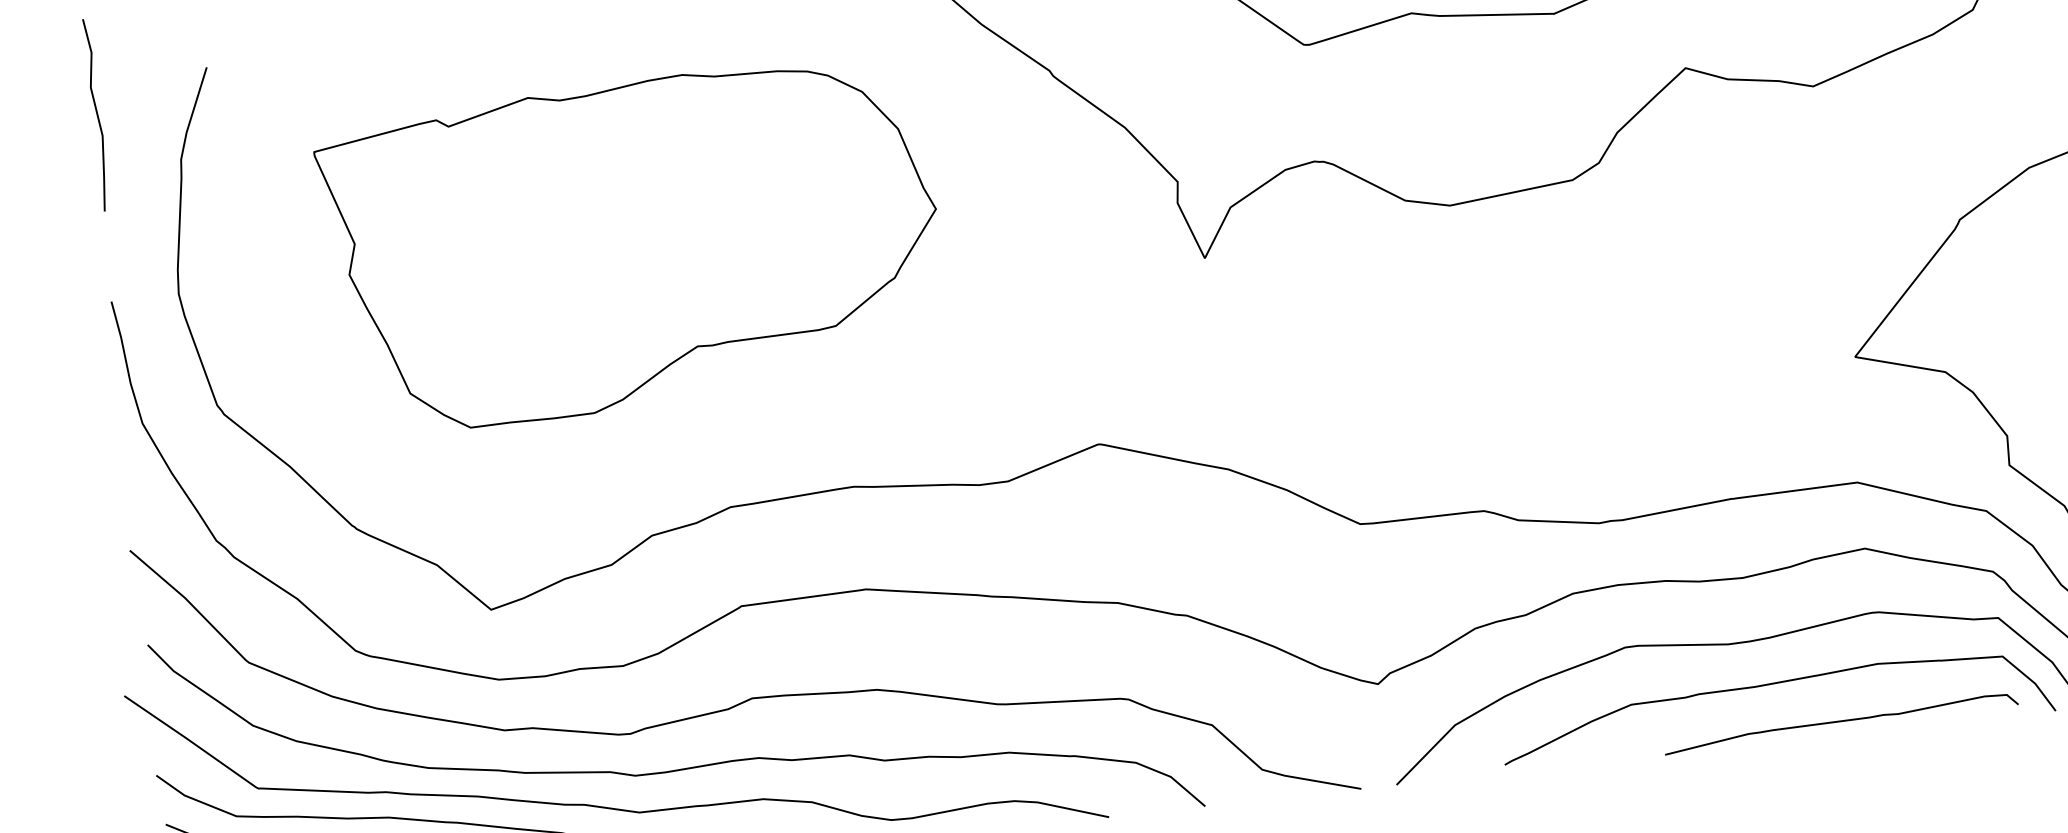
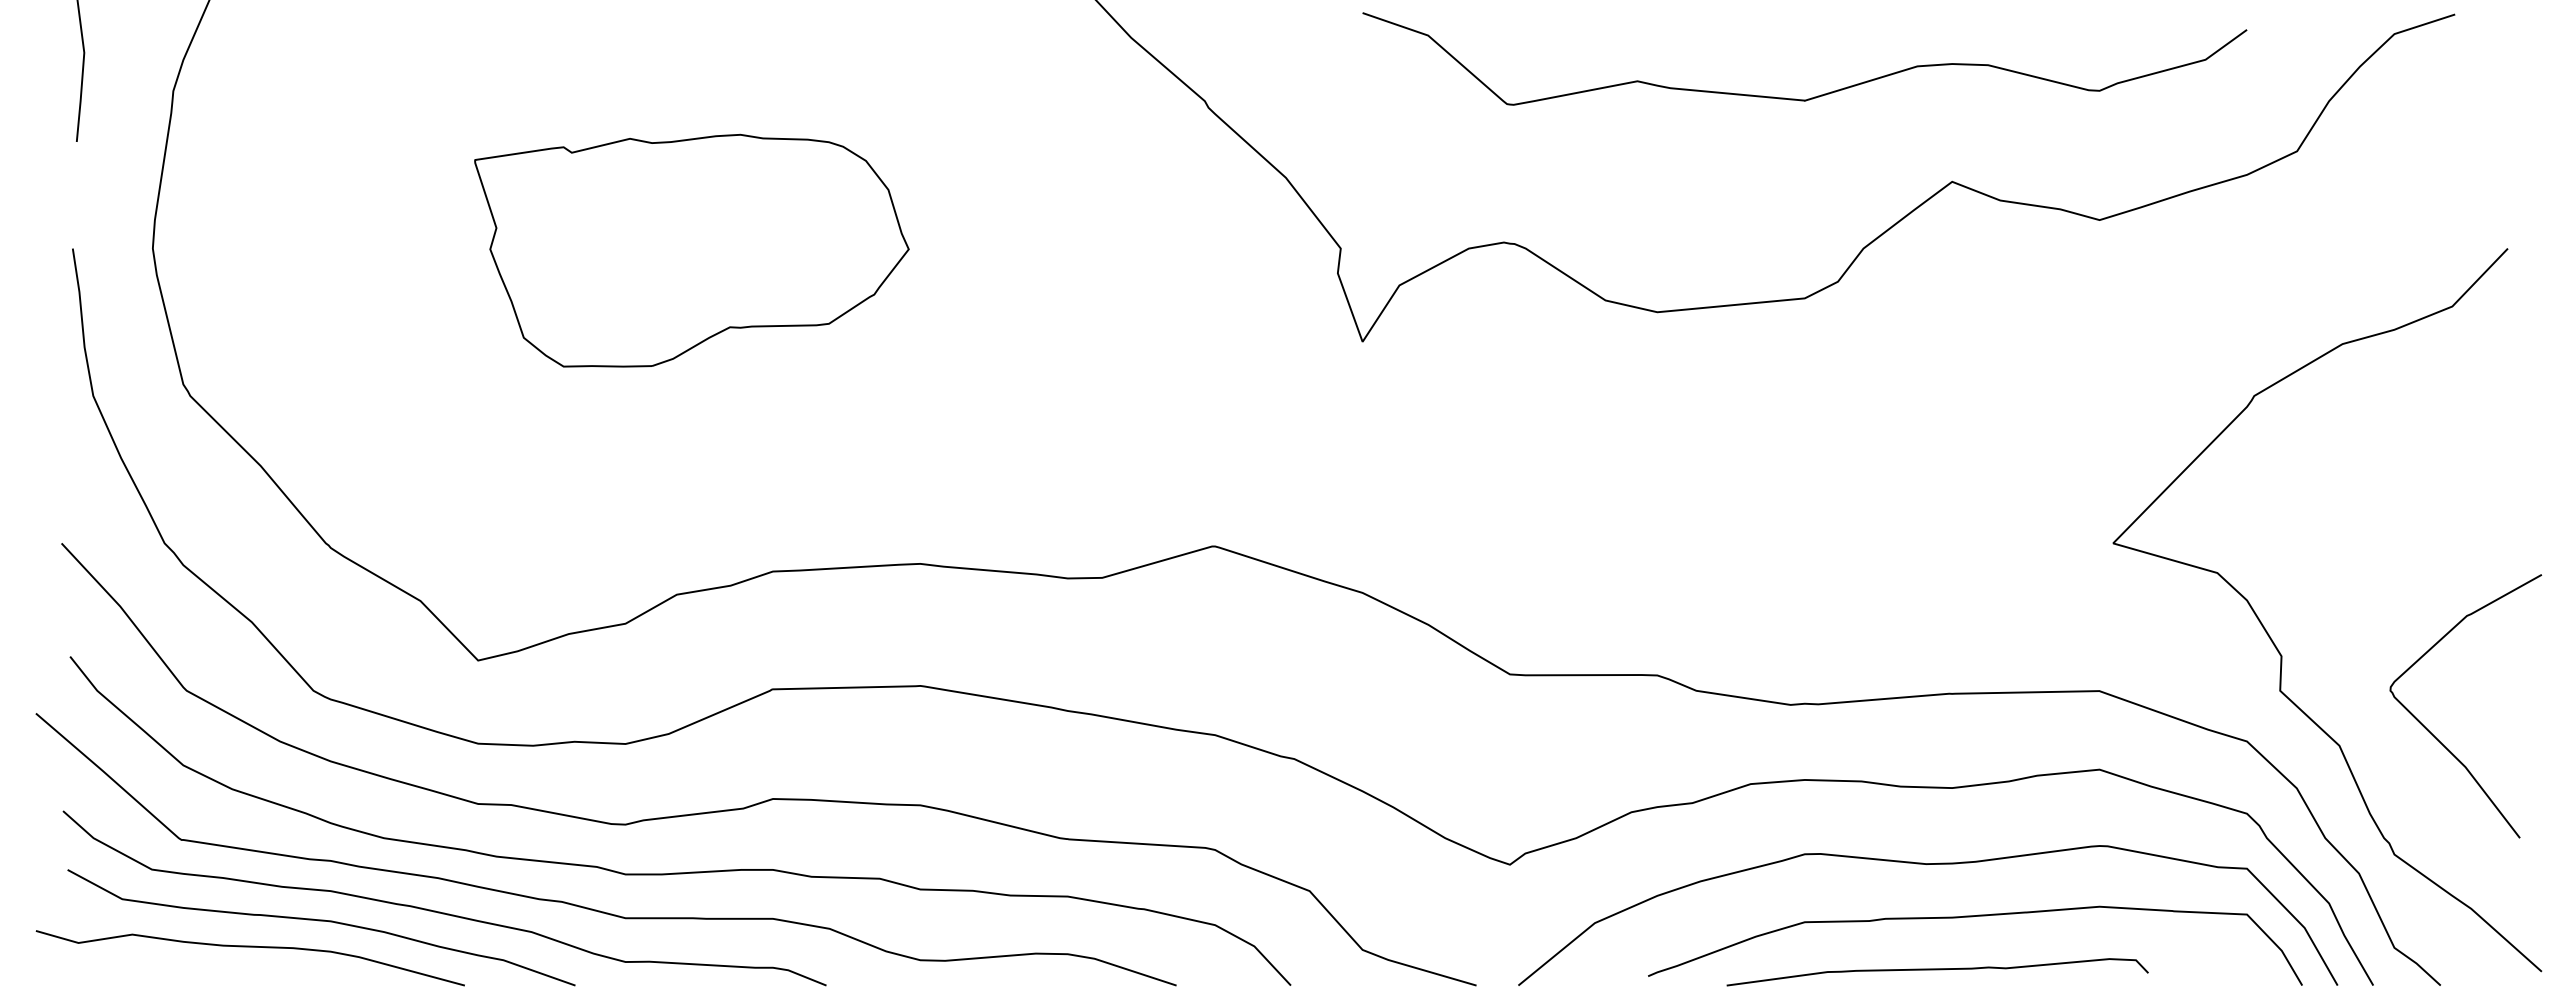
part: (631, 244) -> (691, 250), size x0.6
curve: (1840, 722) -> (1937, 970), moved

